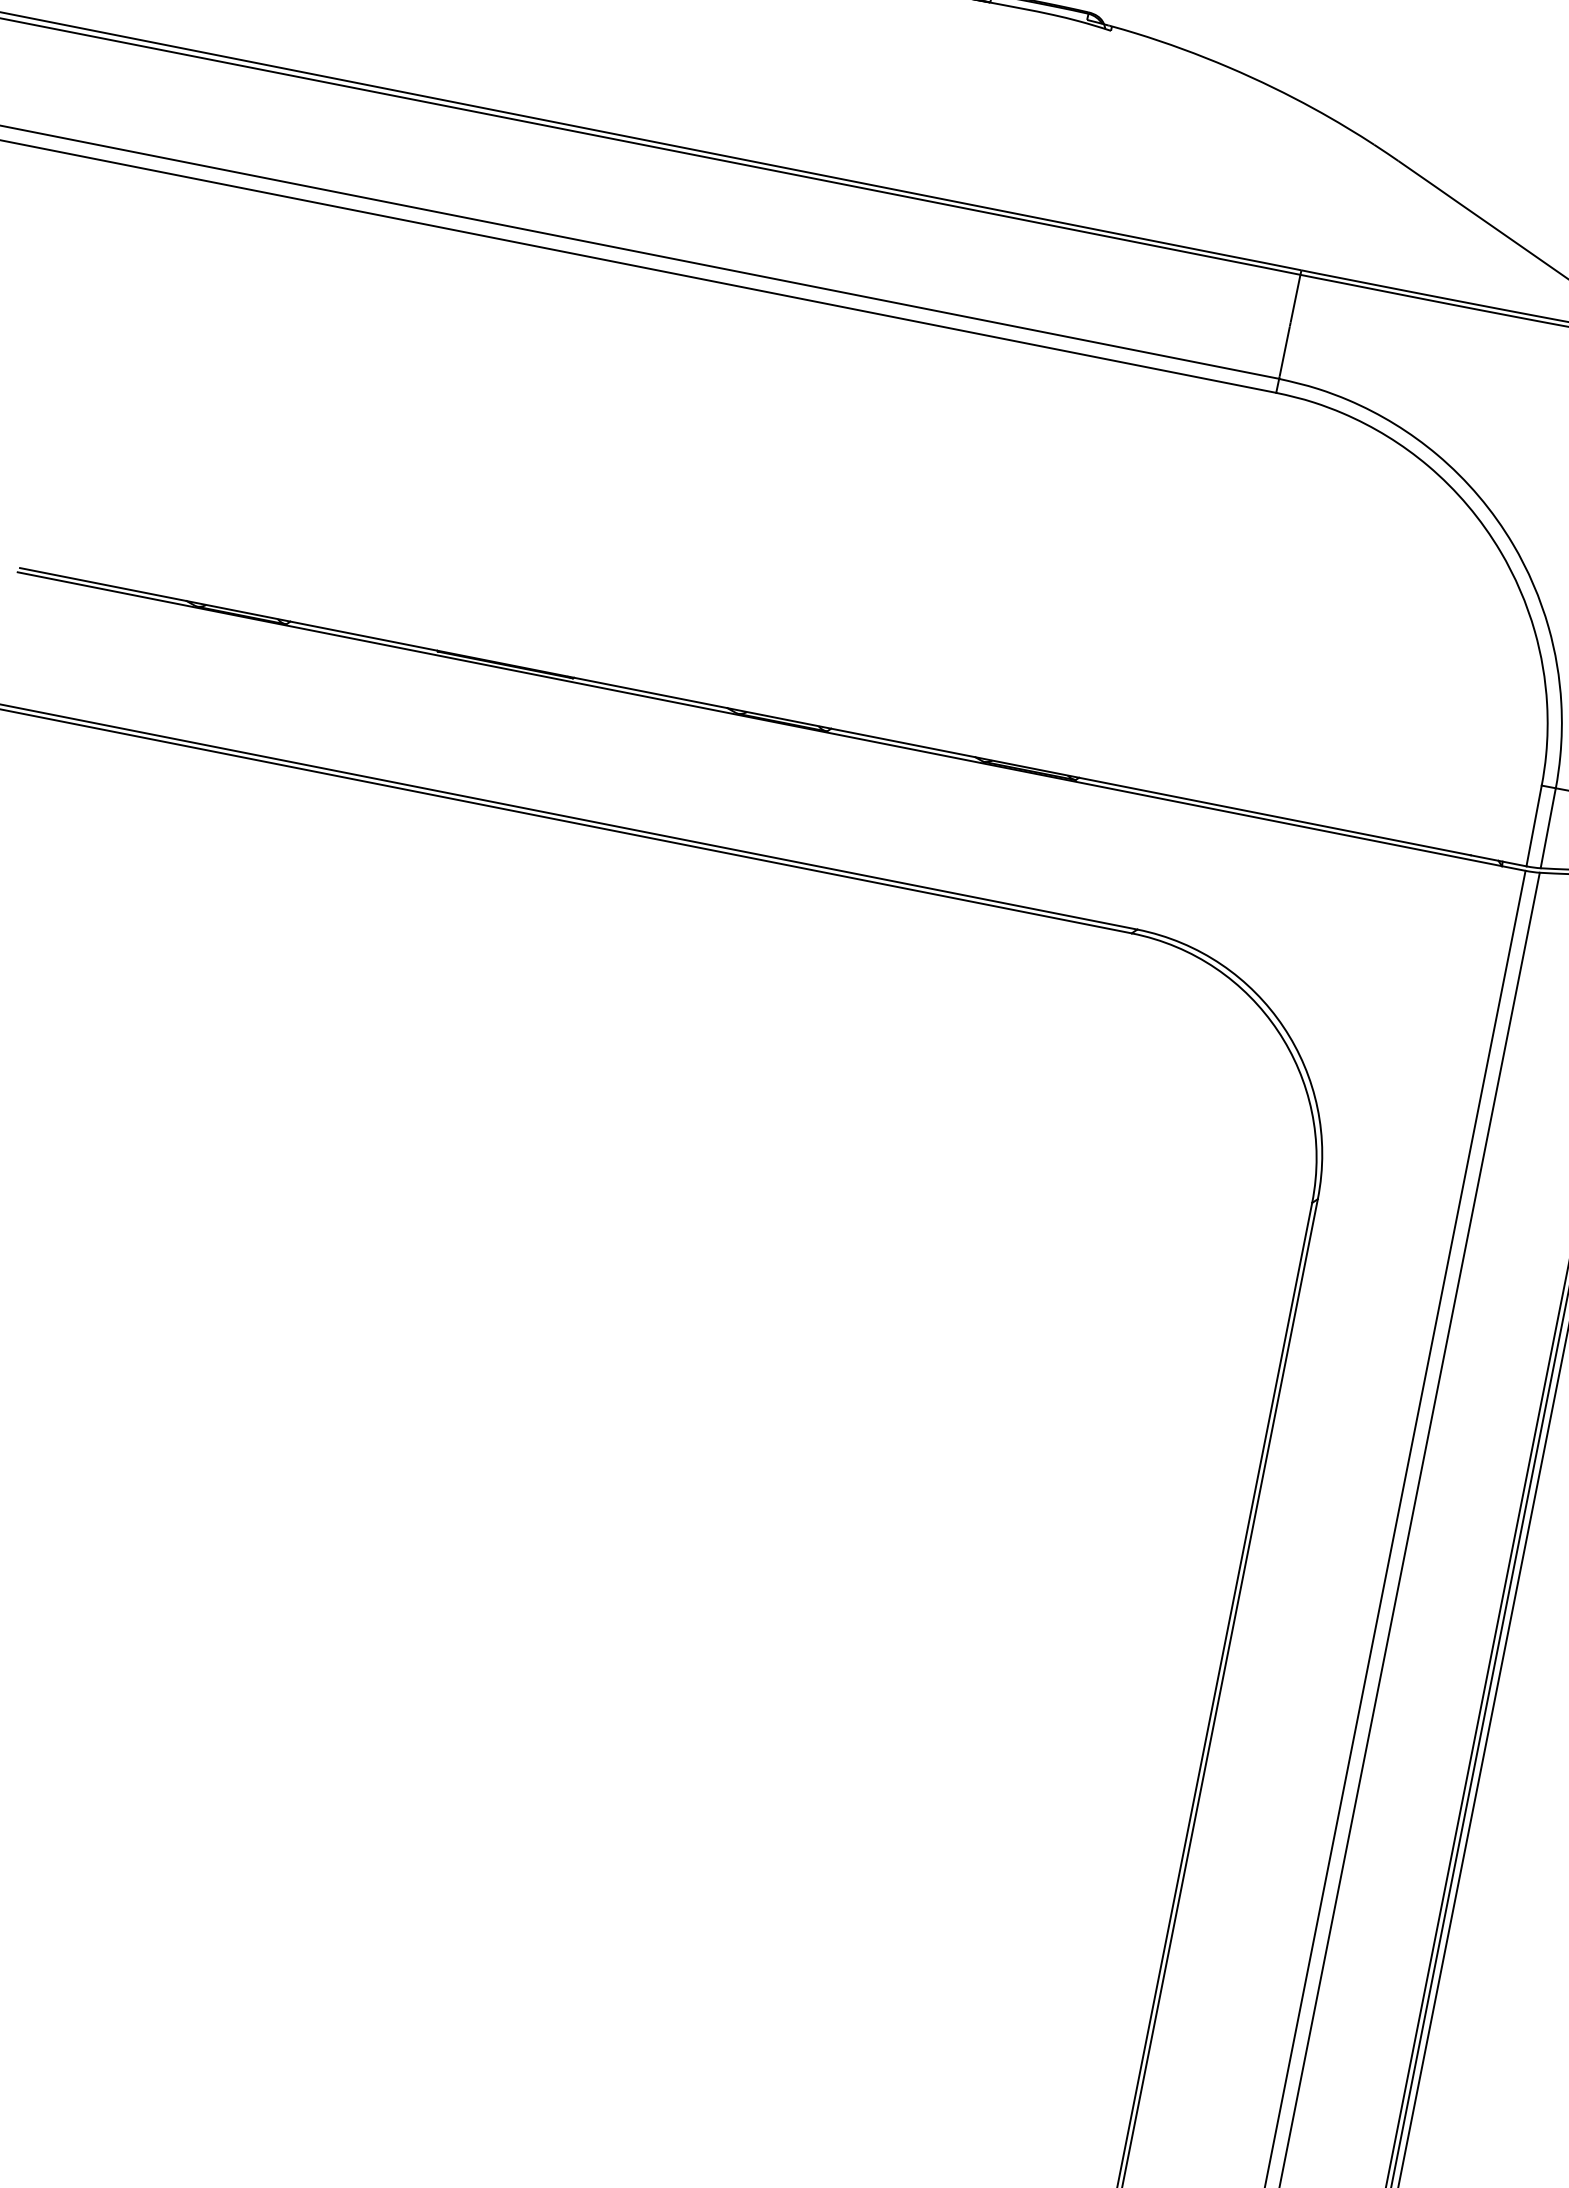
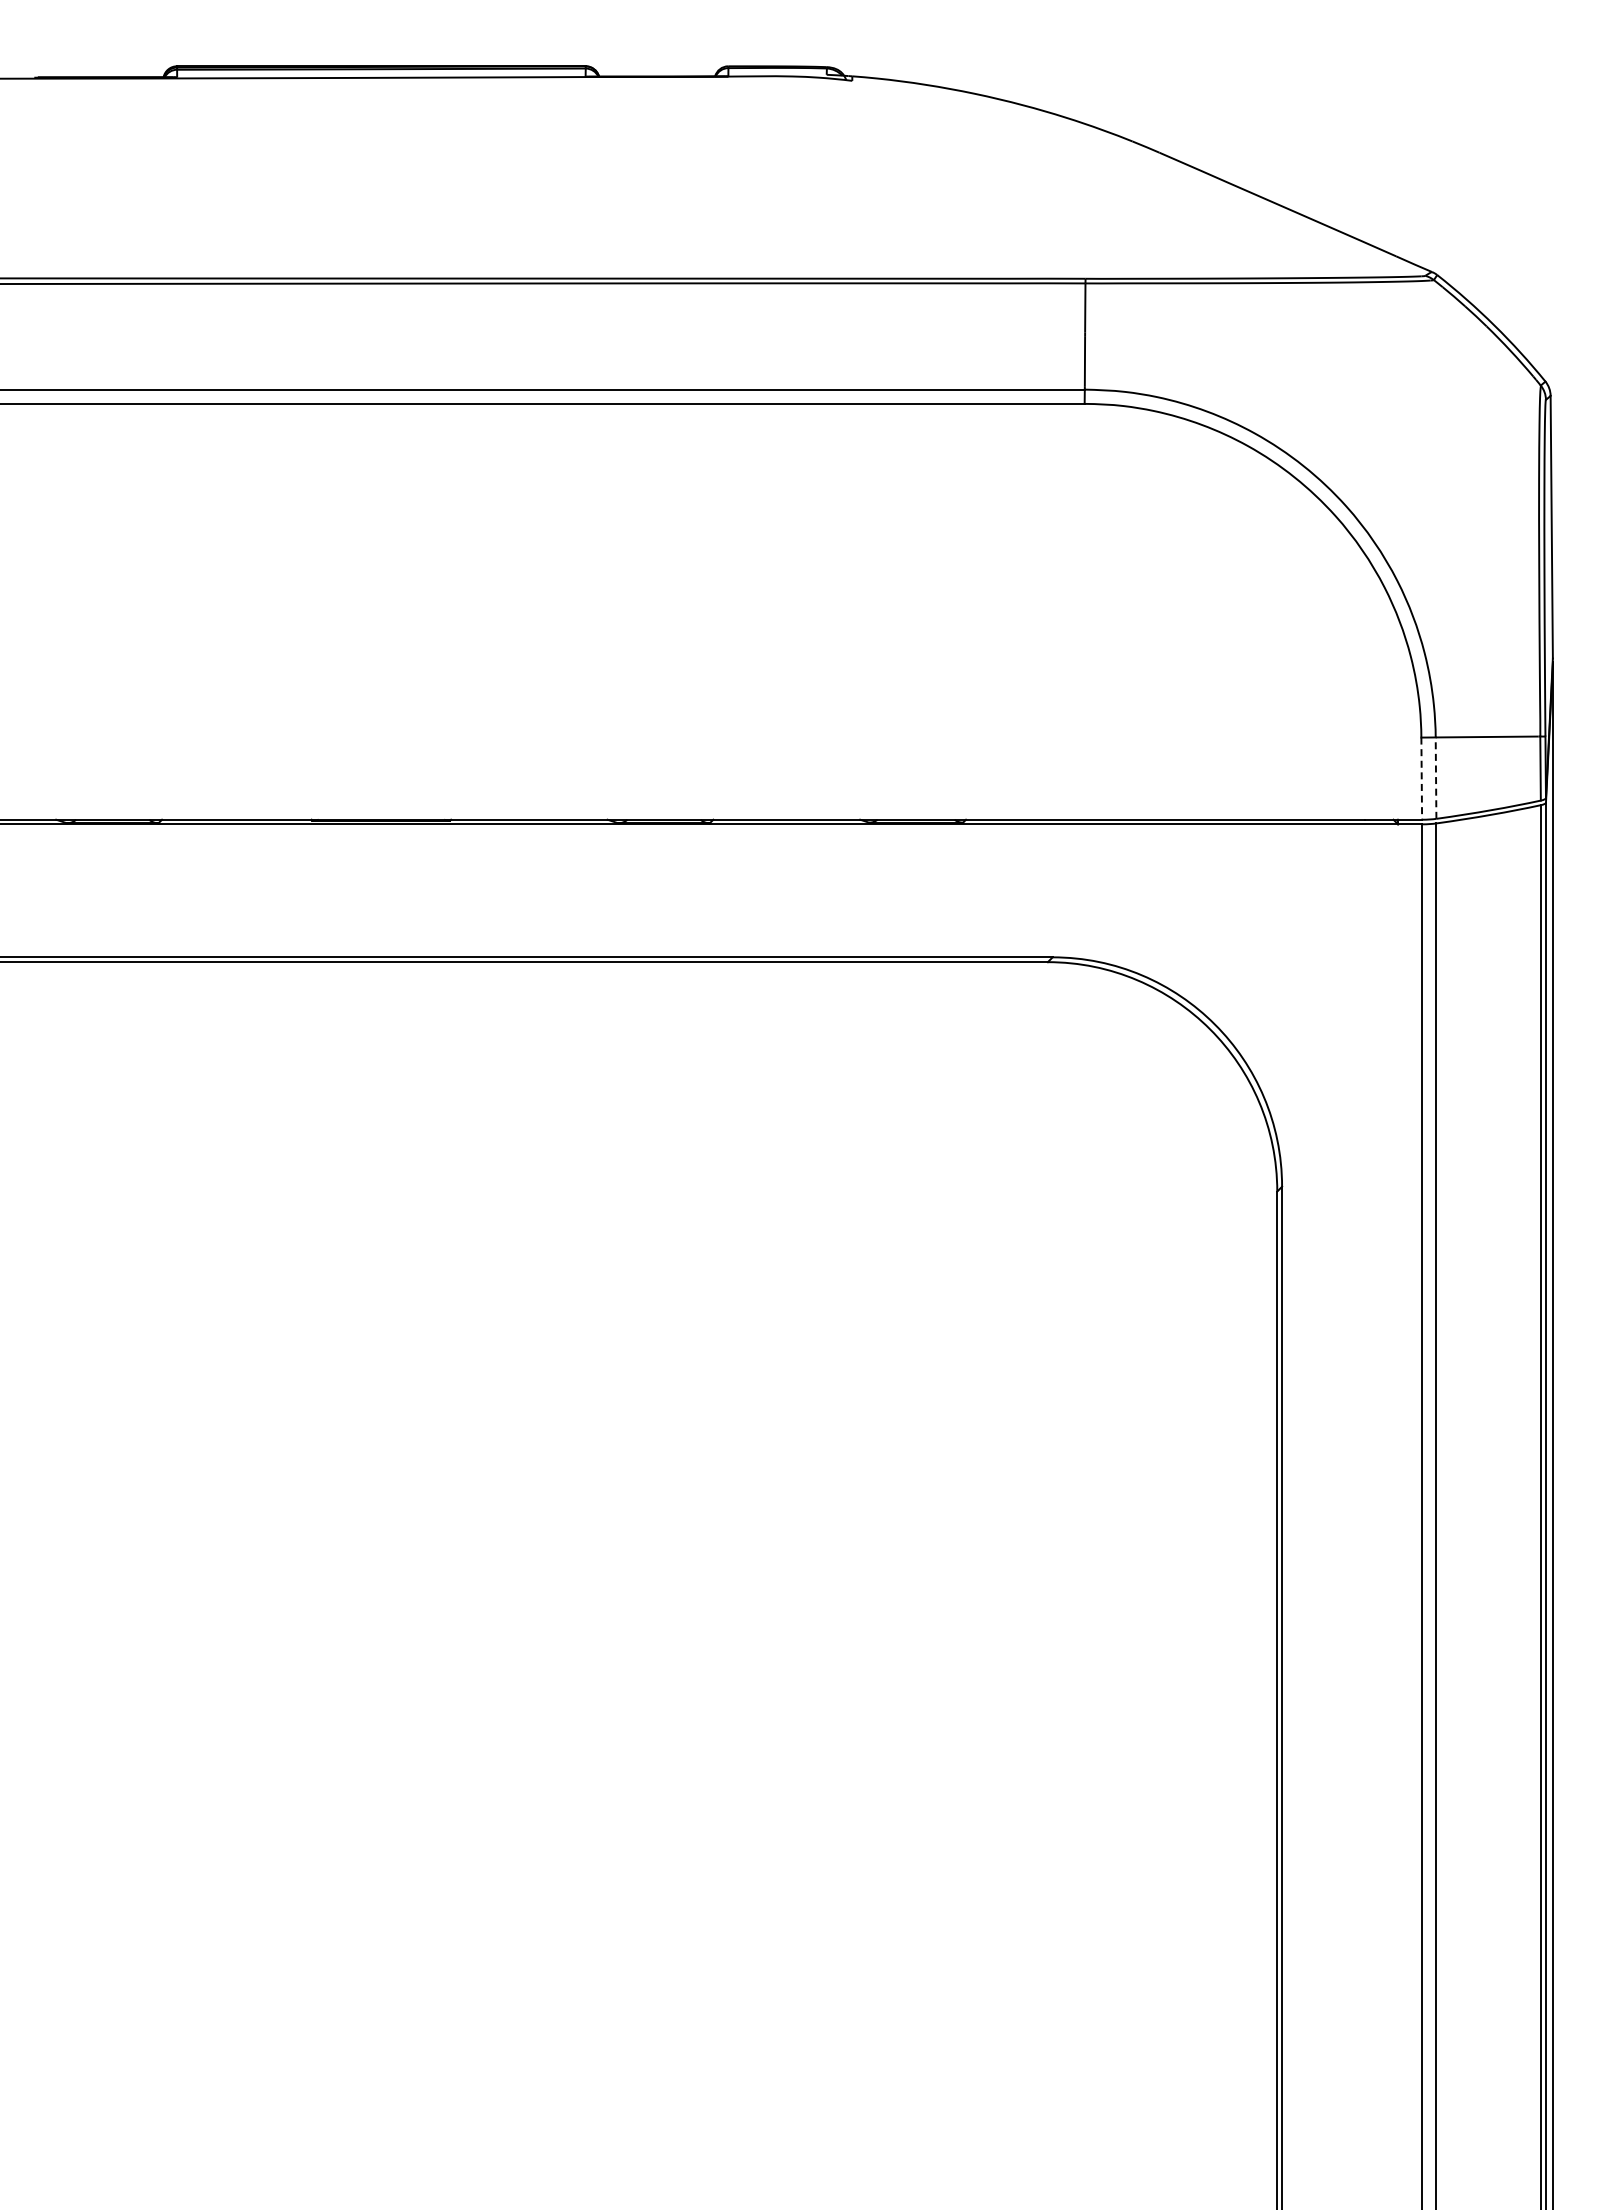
line: (1533, 826) -> (1421, 779), solid -> dashed
line: (1548, 828) -> (1436, 778), solid -> dashed

